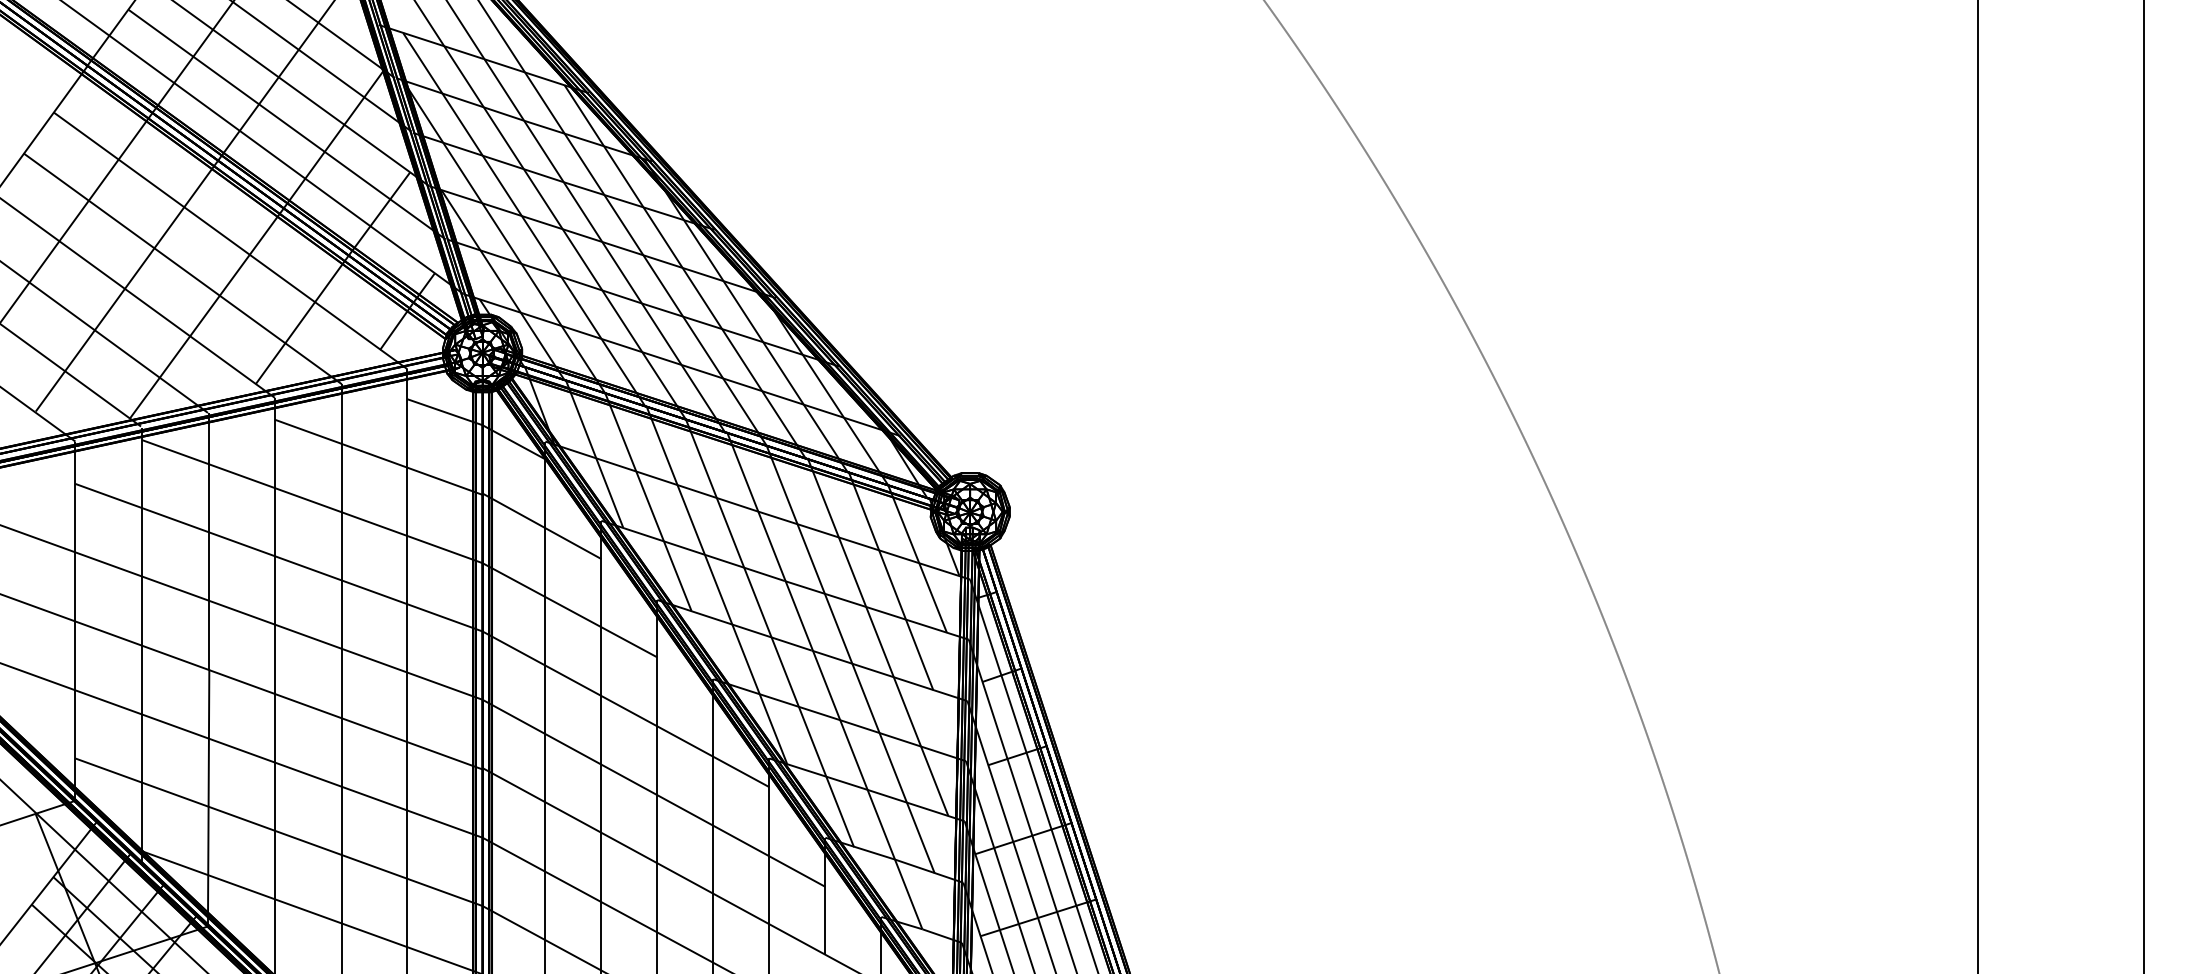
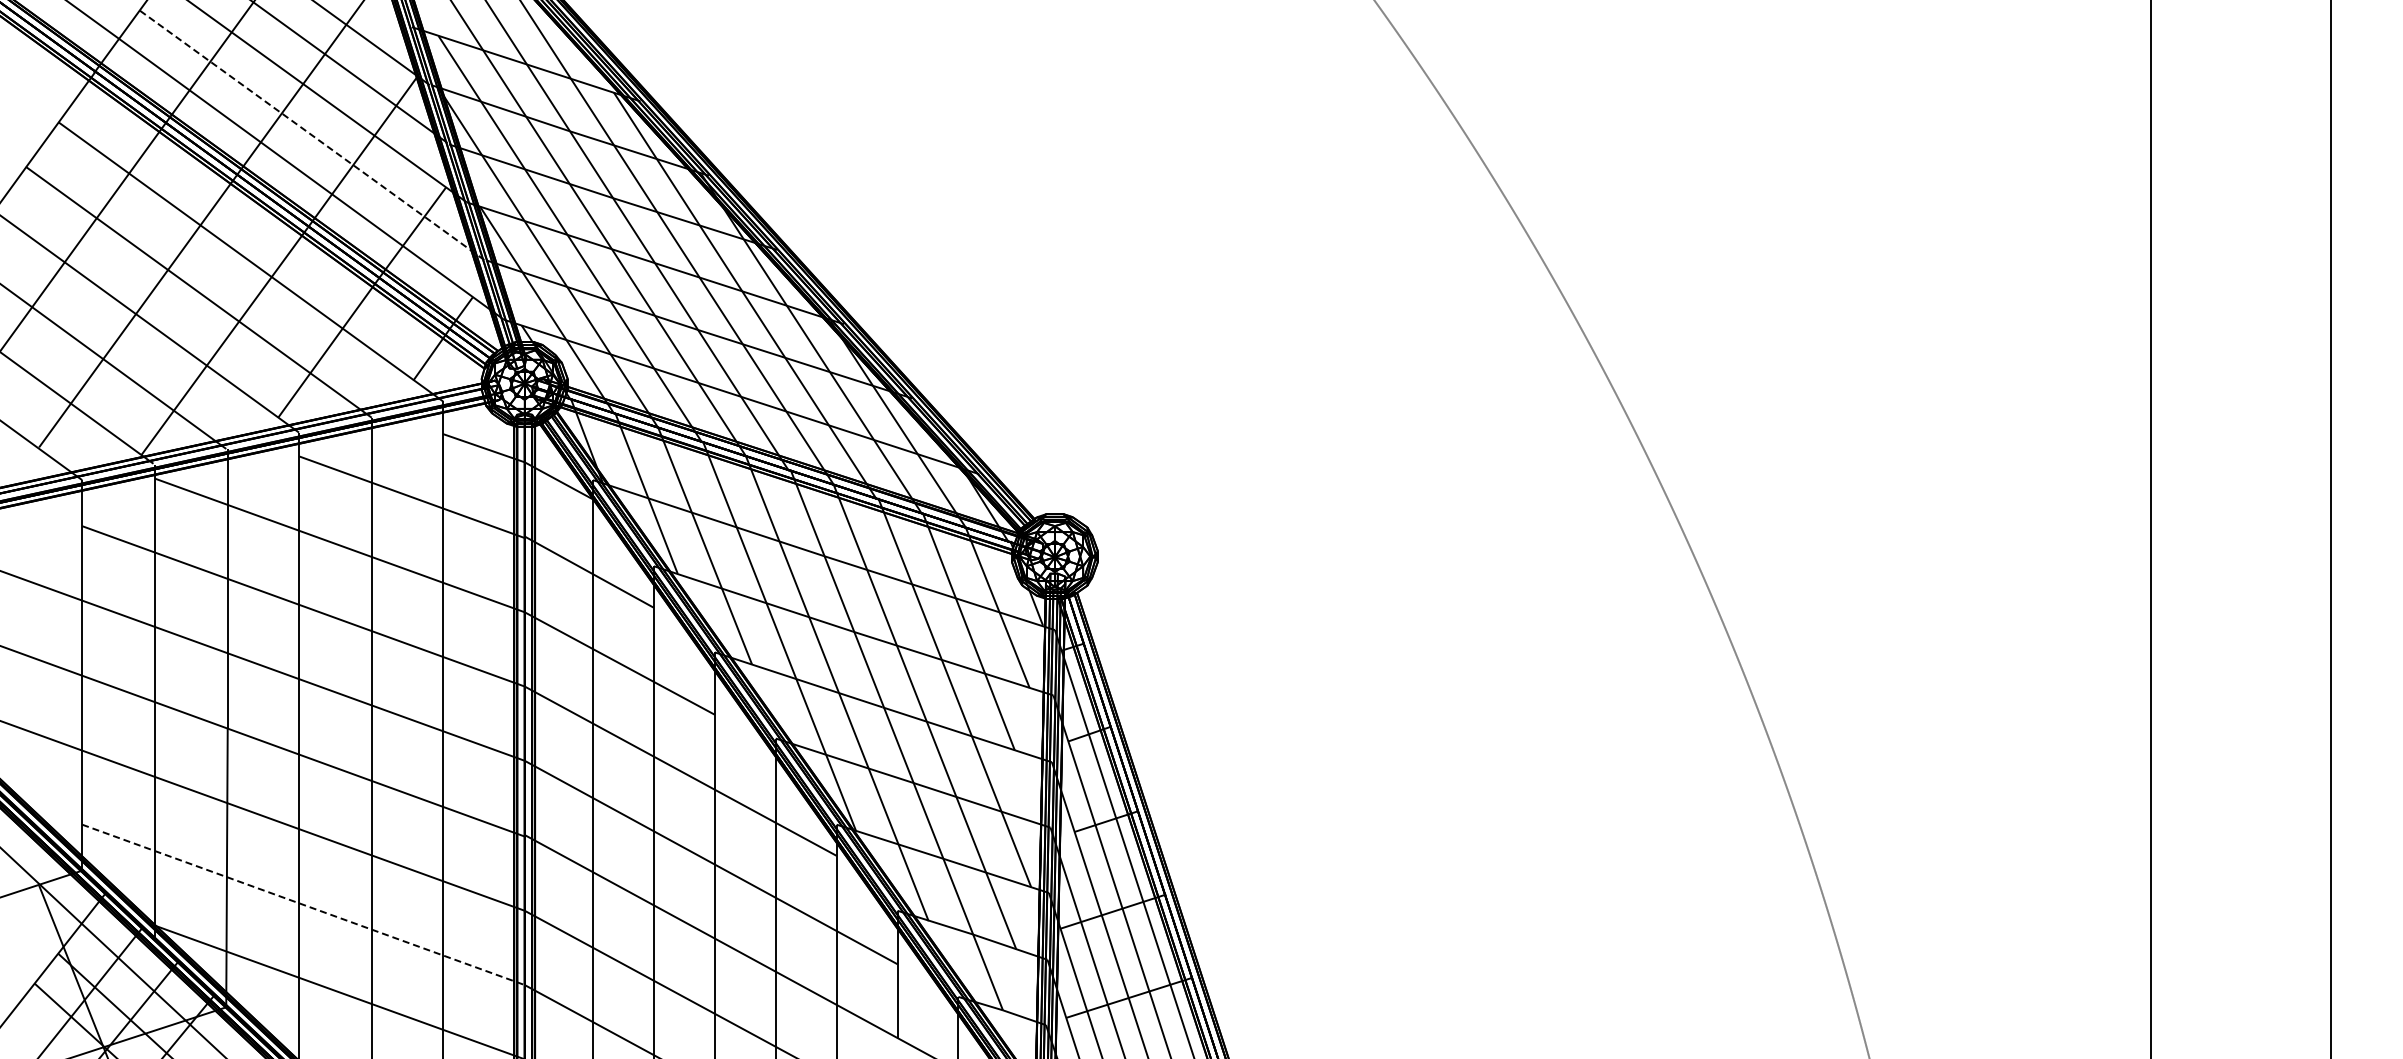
line: (287, 124) -> (312, 135), solid -> dashed
line: (279, 832) -> (303, 905), solid -> dashed

